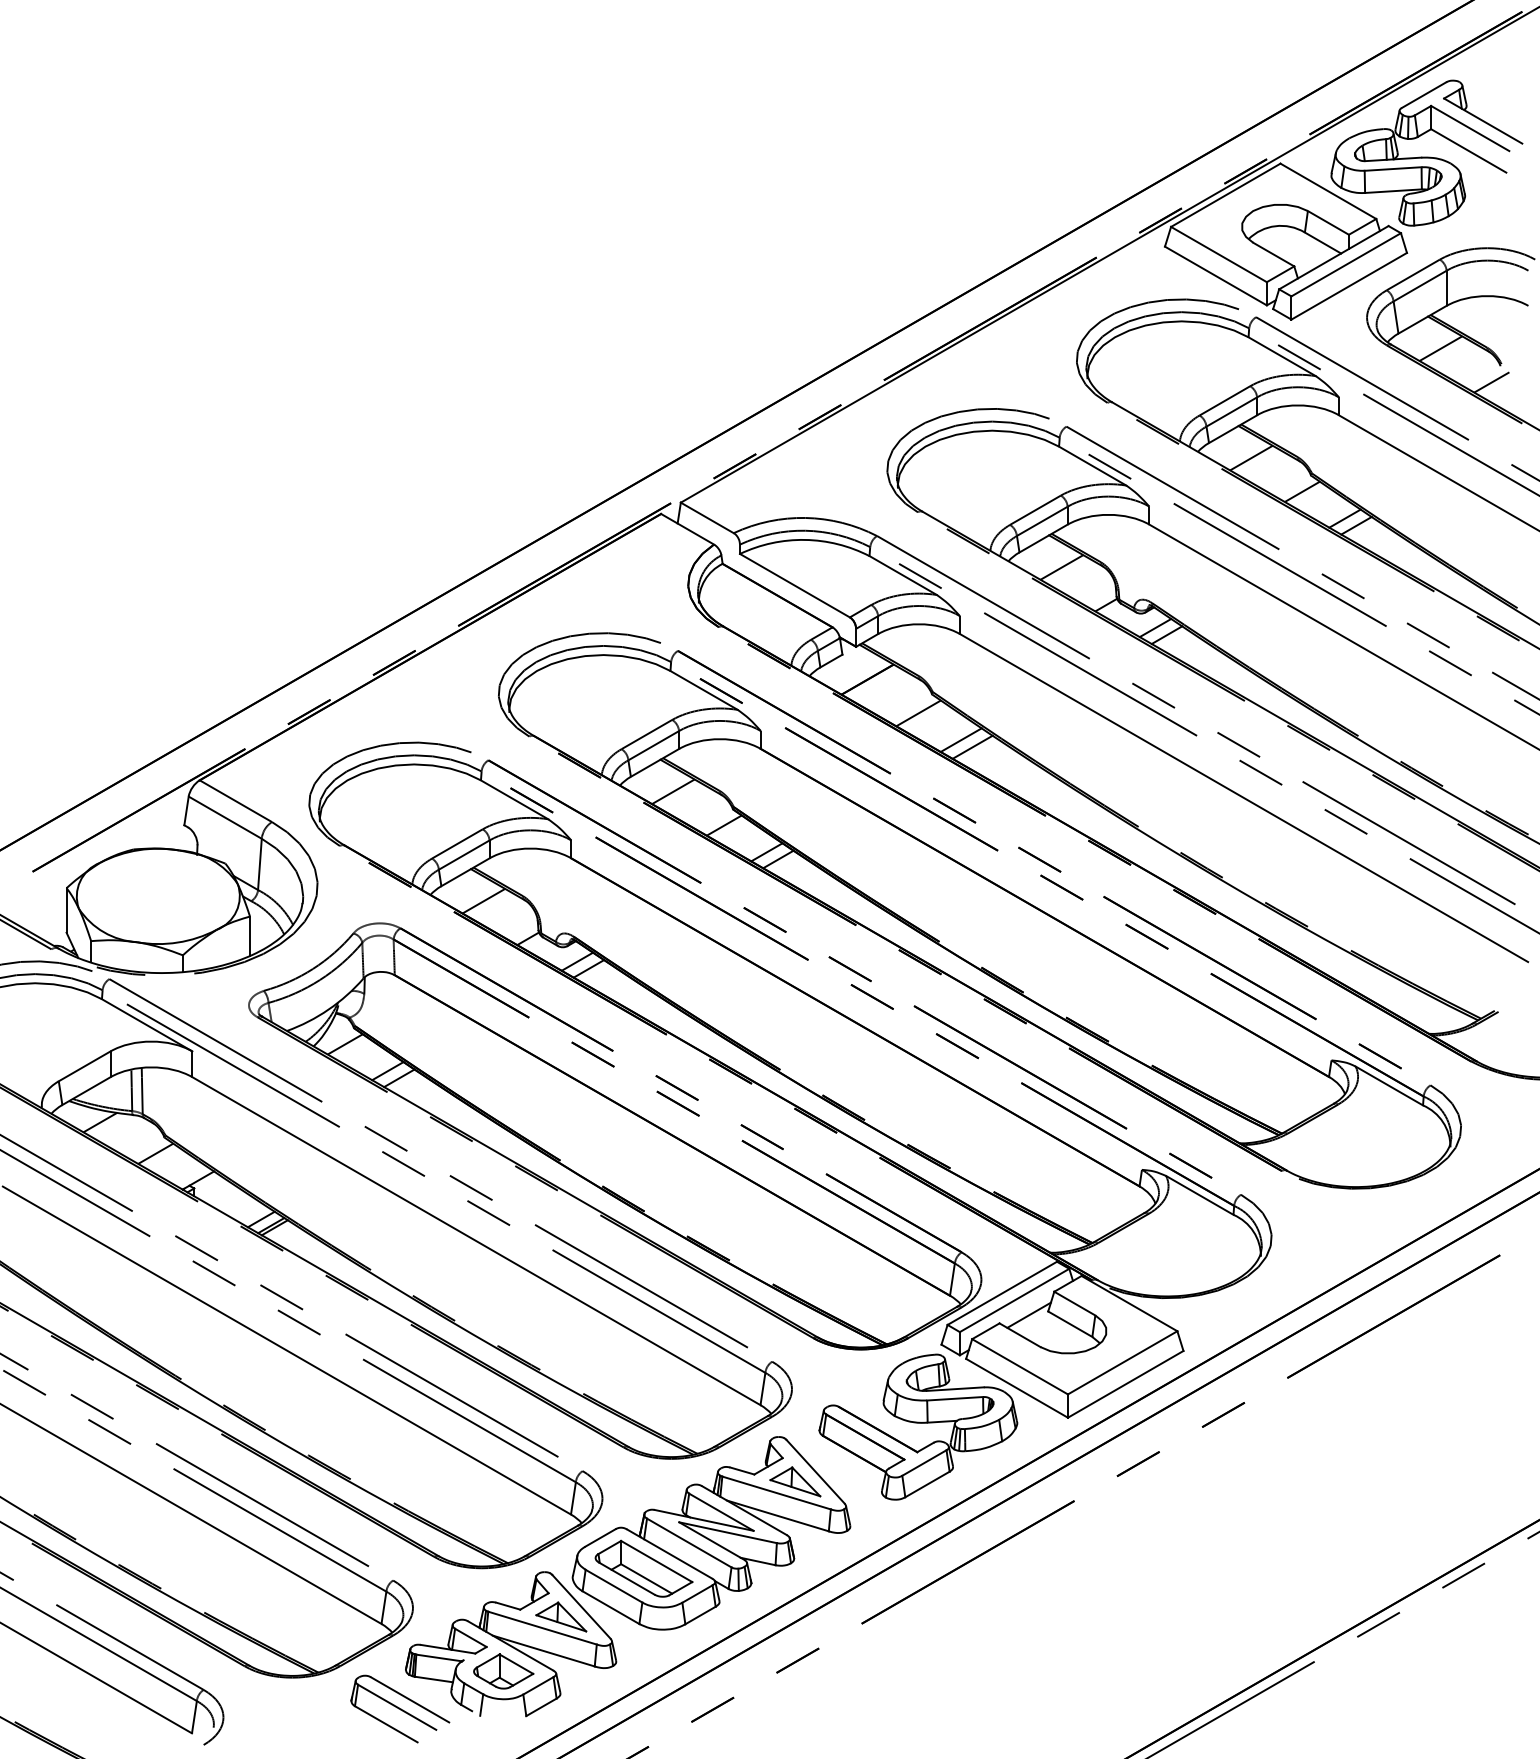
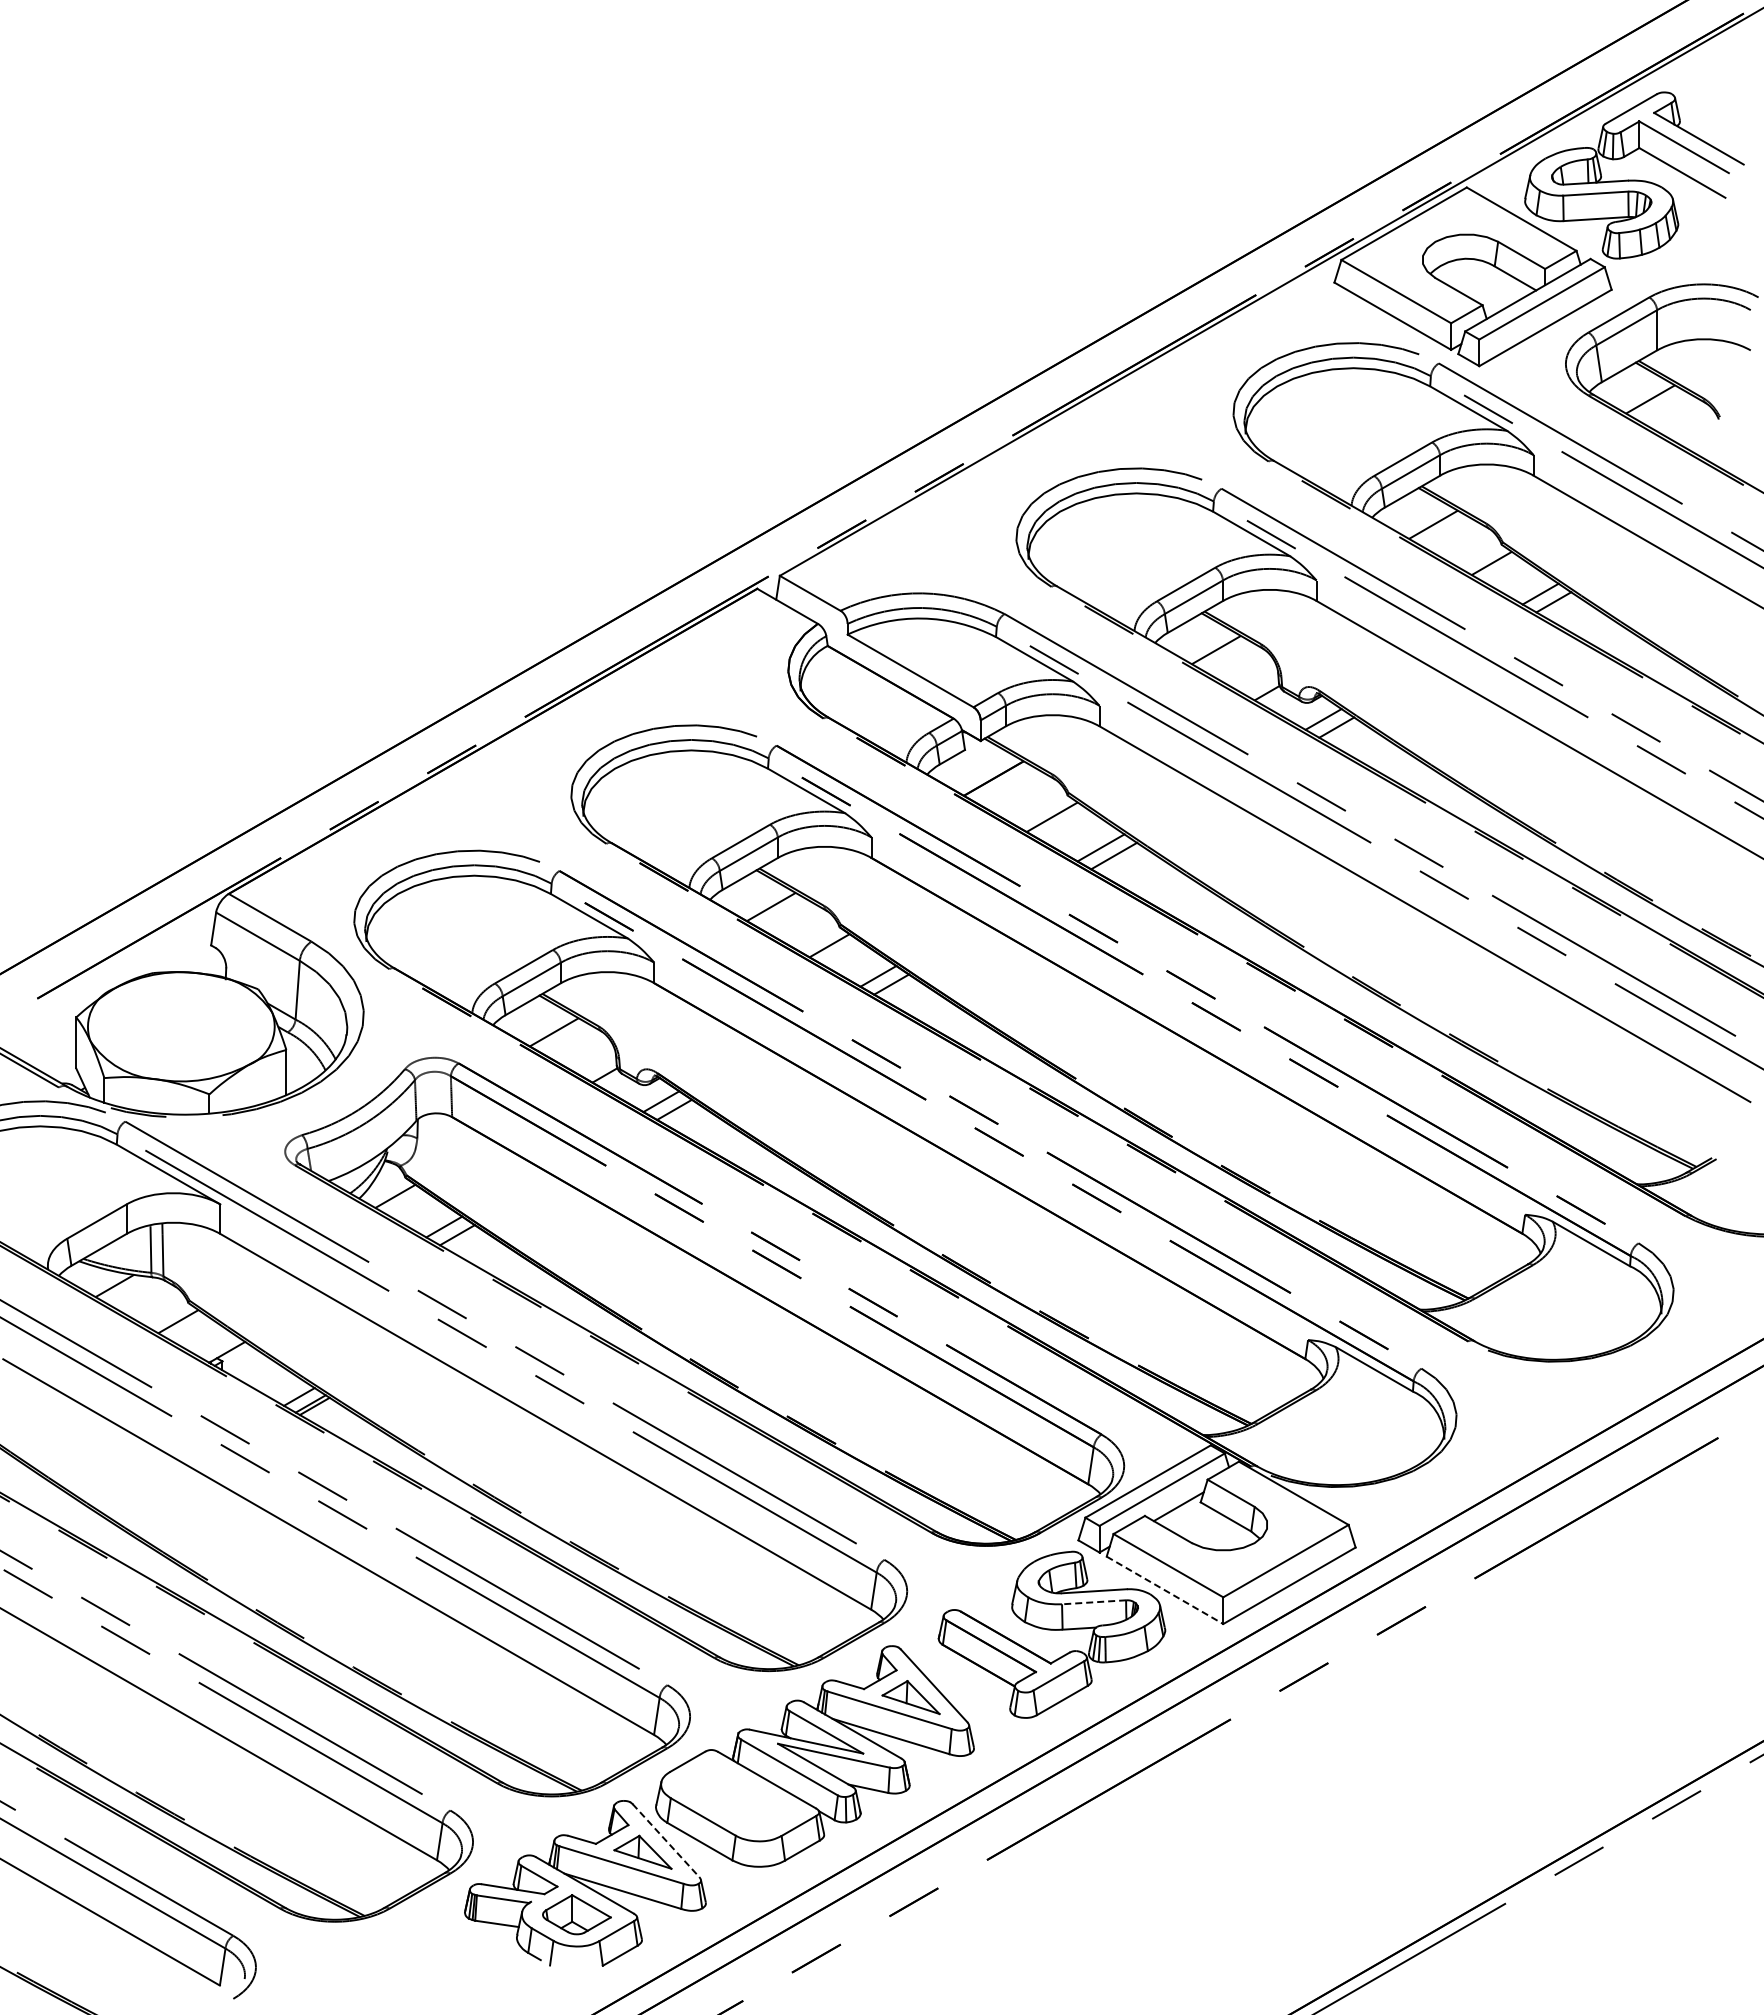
line: (1491, 381) -> (1708, 437), removed
line: (1017, 1388) -> (1165, 1590), solid -> dashed
line: (954, 1398) -> (1093, 1602), solid -> dashed
part: (643, 1568) -> (737, 1796), removed
line: (581, 1606) -> (666, 1840), solid -> dashed
part: (400, 1708) -> (458, 1957), removed

